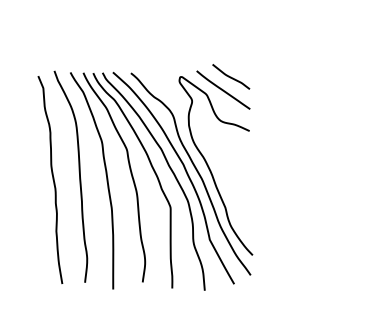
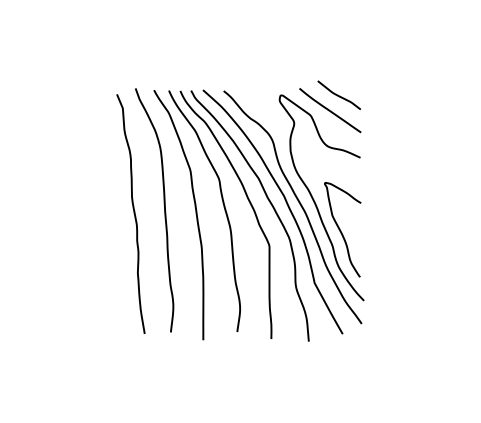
curve: (233, 194) -> (341, 230), added

